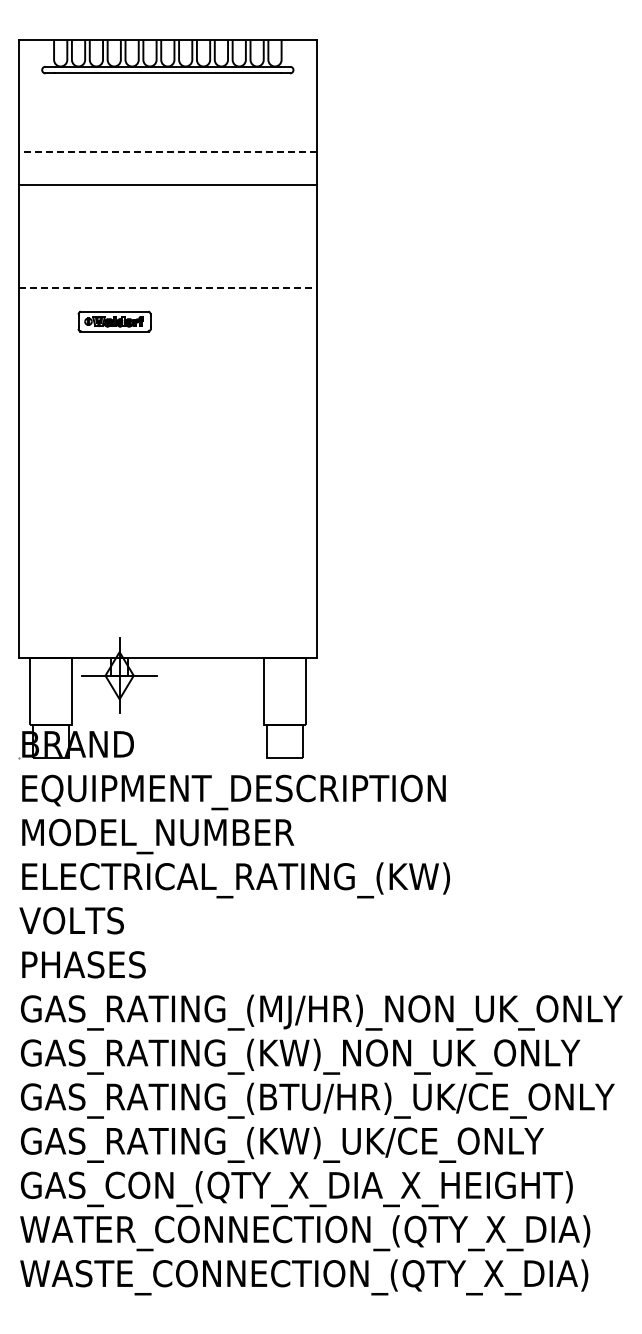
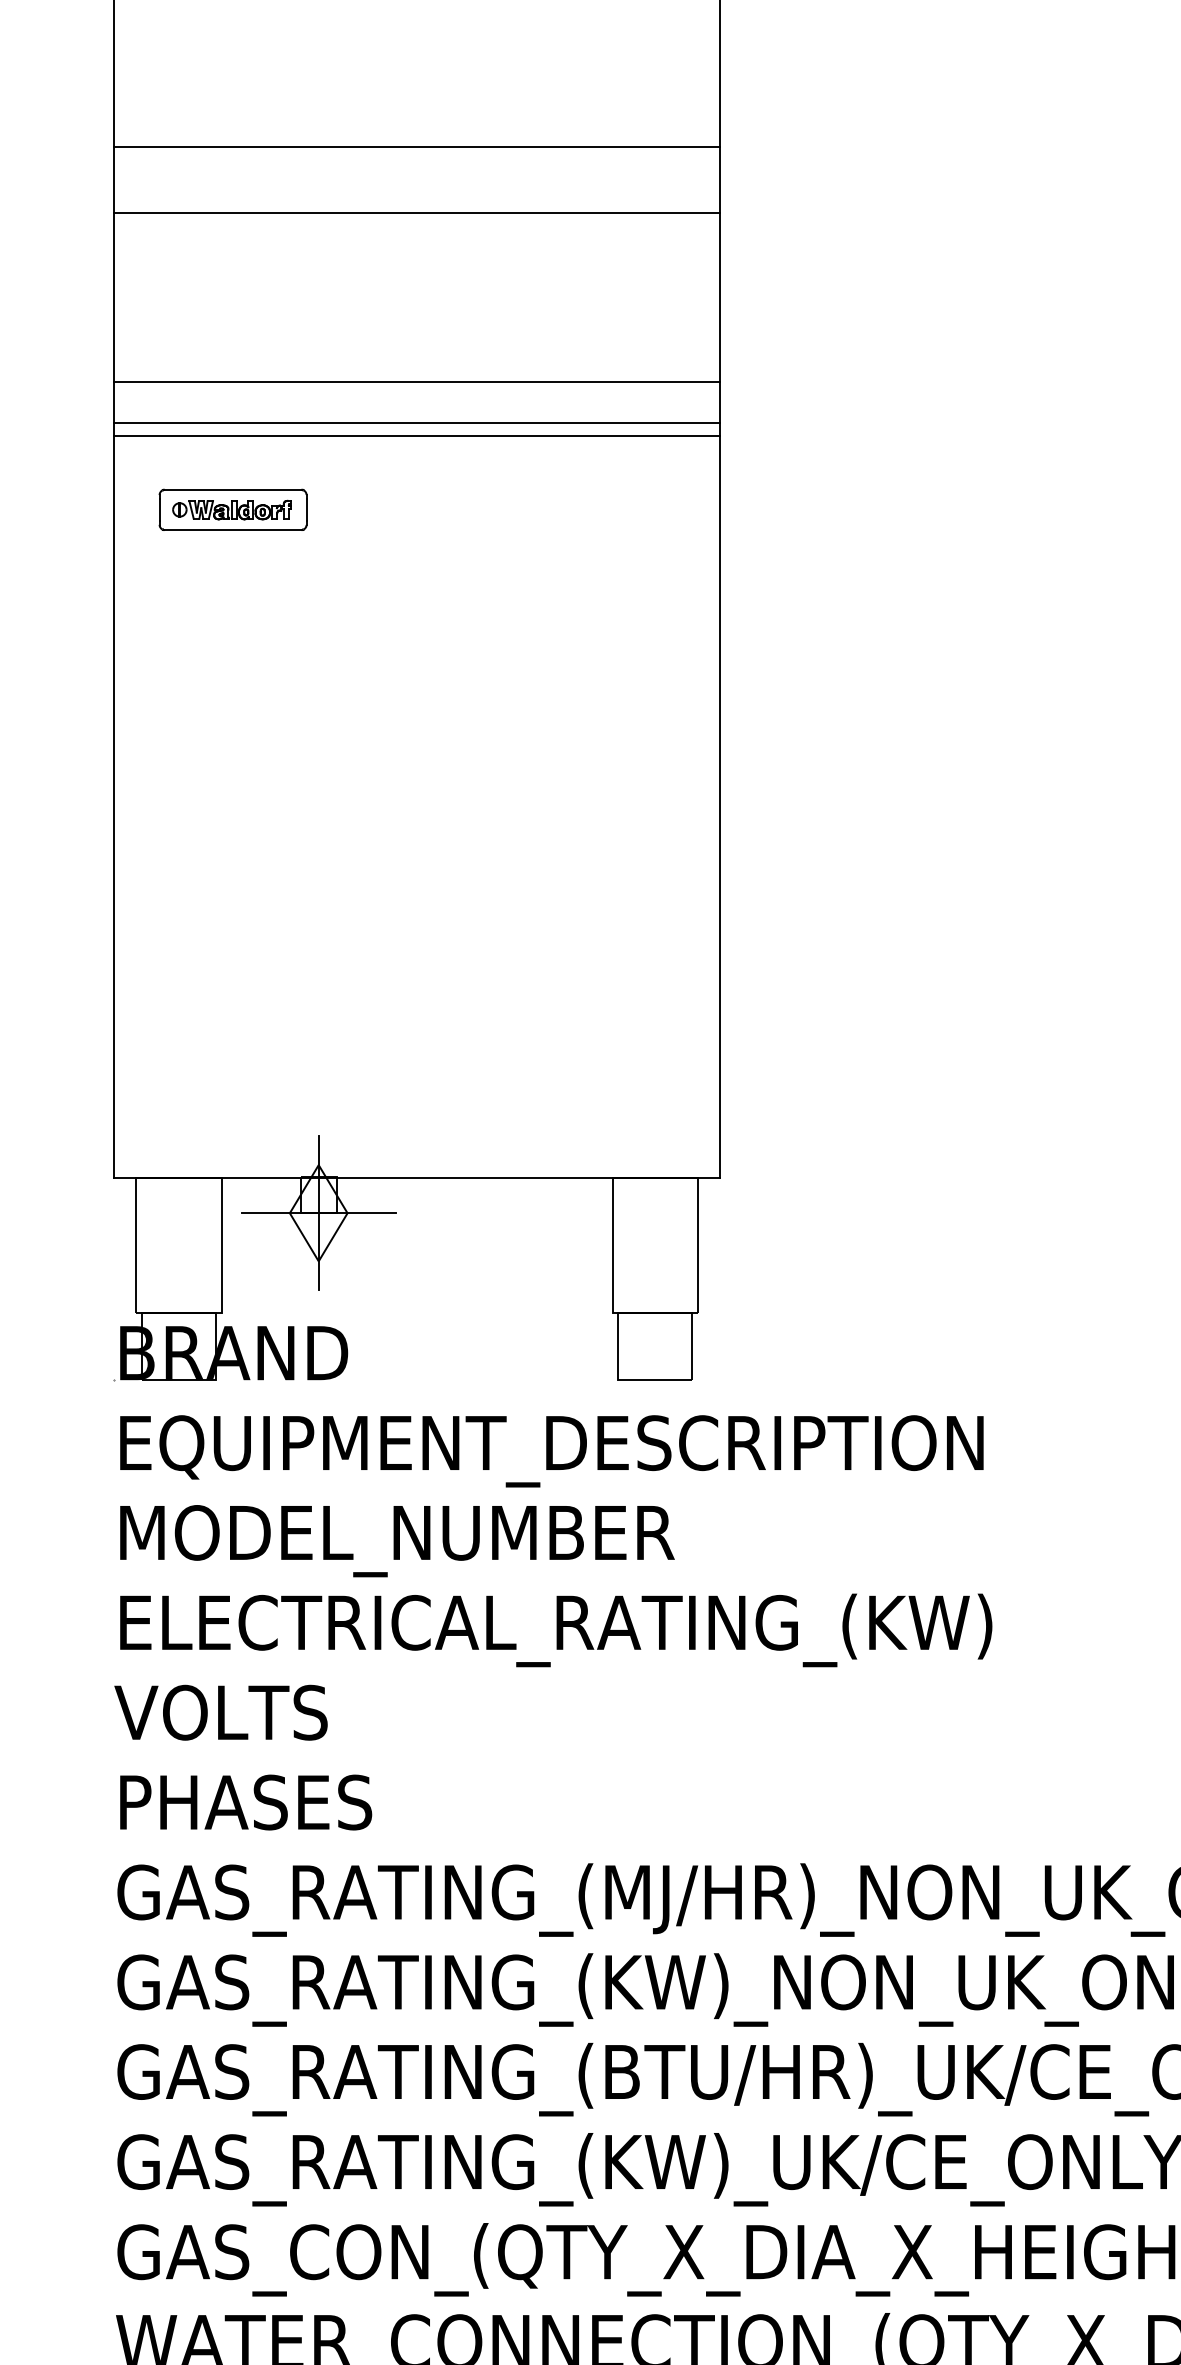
line: (167, 152) -> (416, 146), dashed -> solid
line: (167, 268) -> (416, 383), added
line: (167, 287) -> (416, 421), dashed -> solid
line: (167, 294) -> (416, 436), added
part: (114, 321) -> (232, 509), moved

